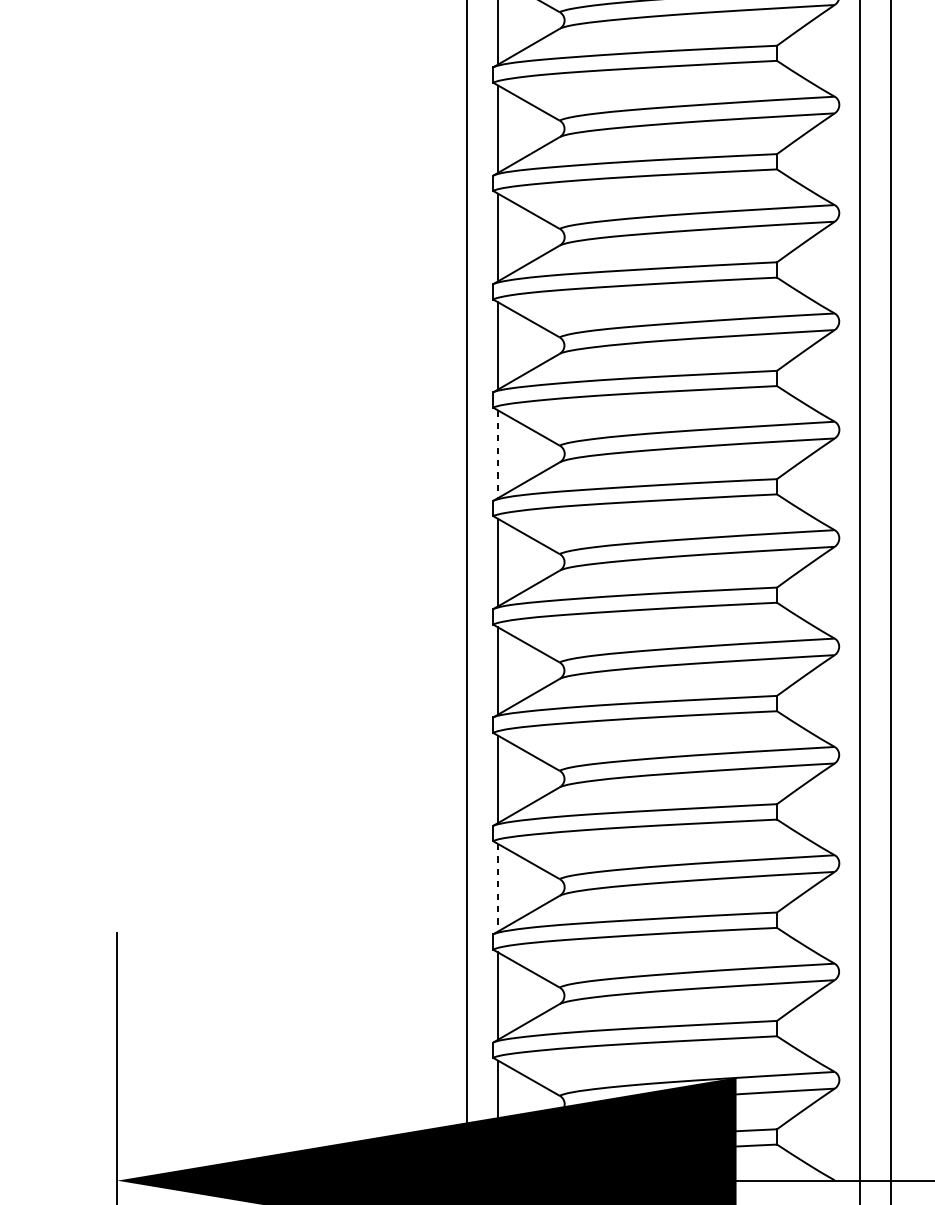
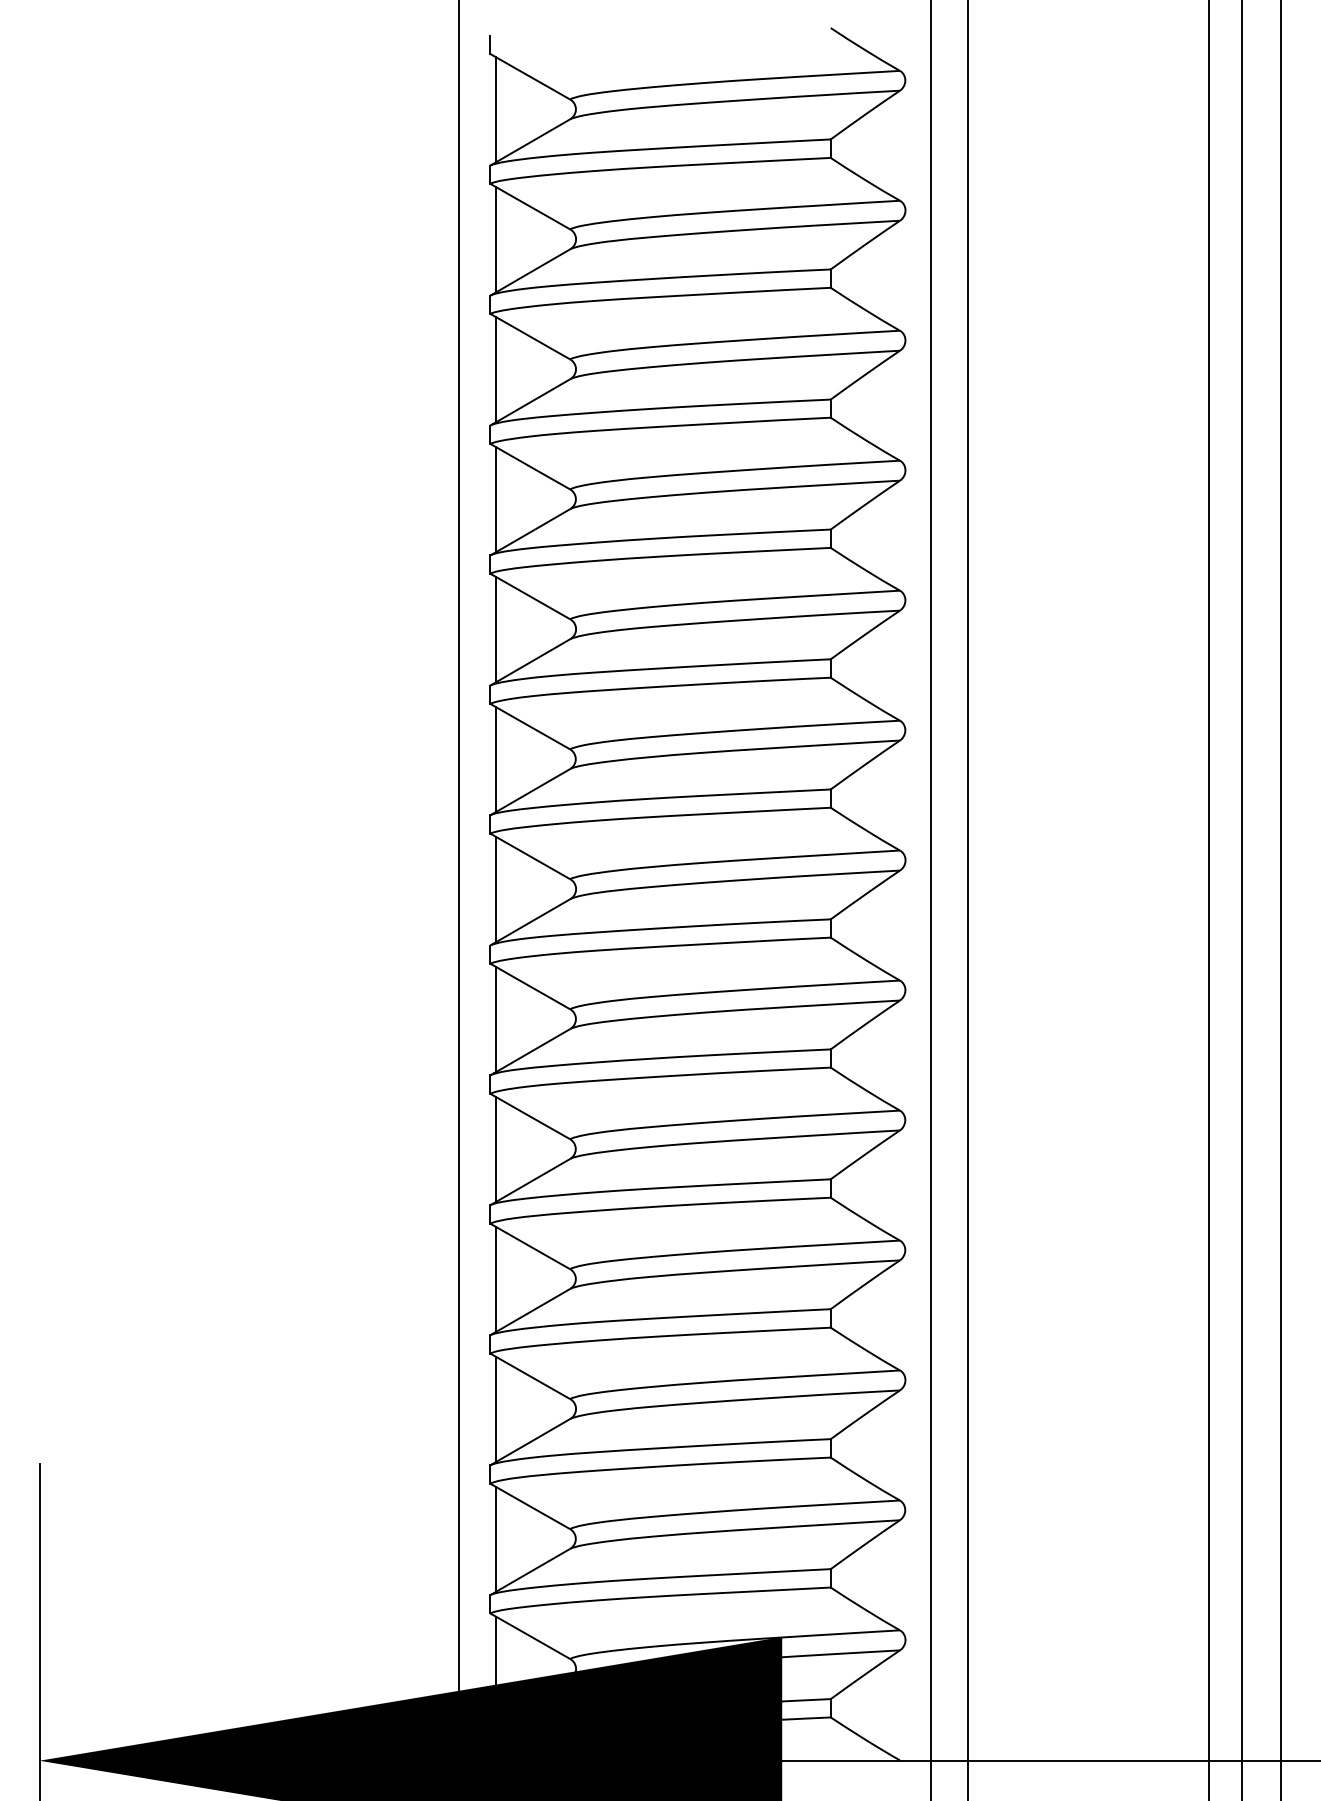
line: (498, 454) -> (496, 889), dashed -> solid
line: (498, 887) -> (496, 1409), dashed -> solid

